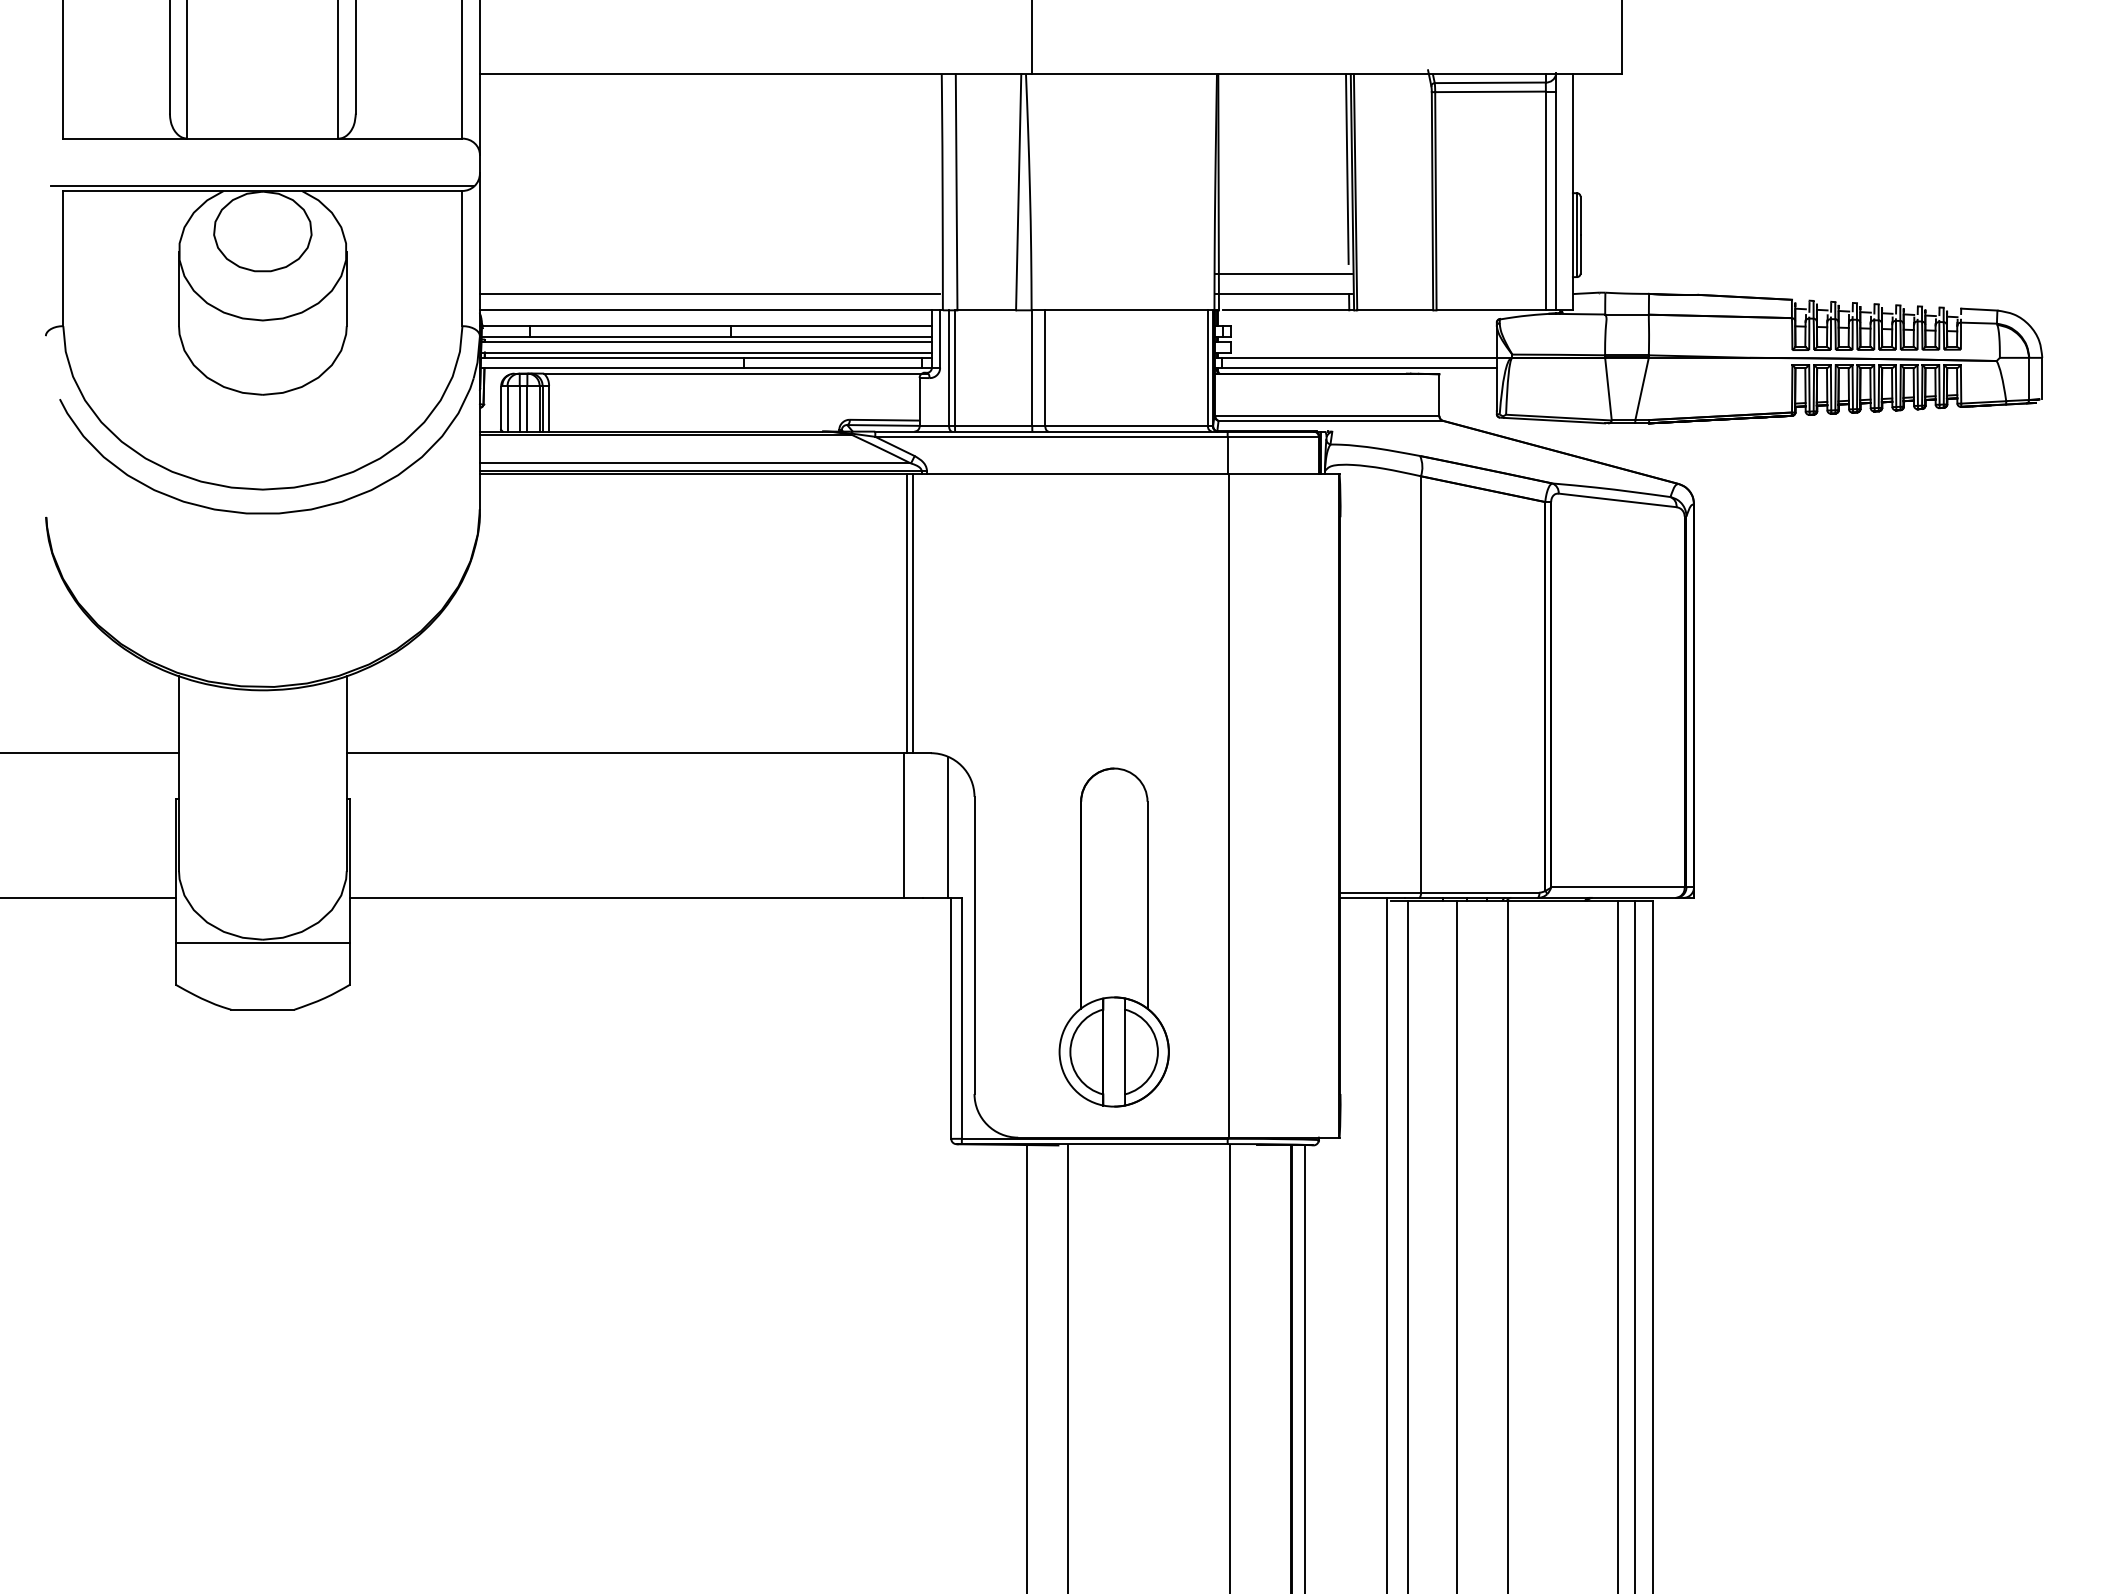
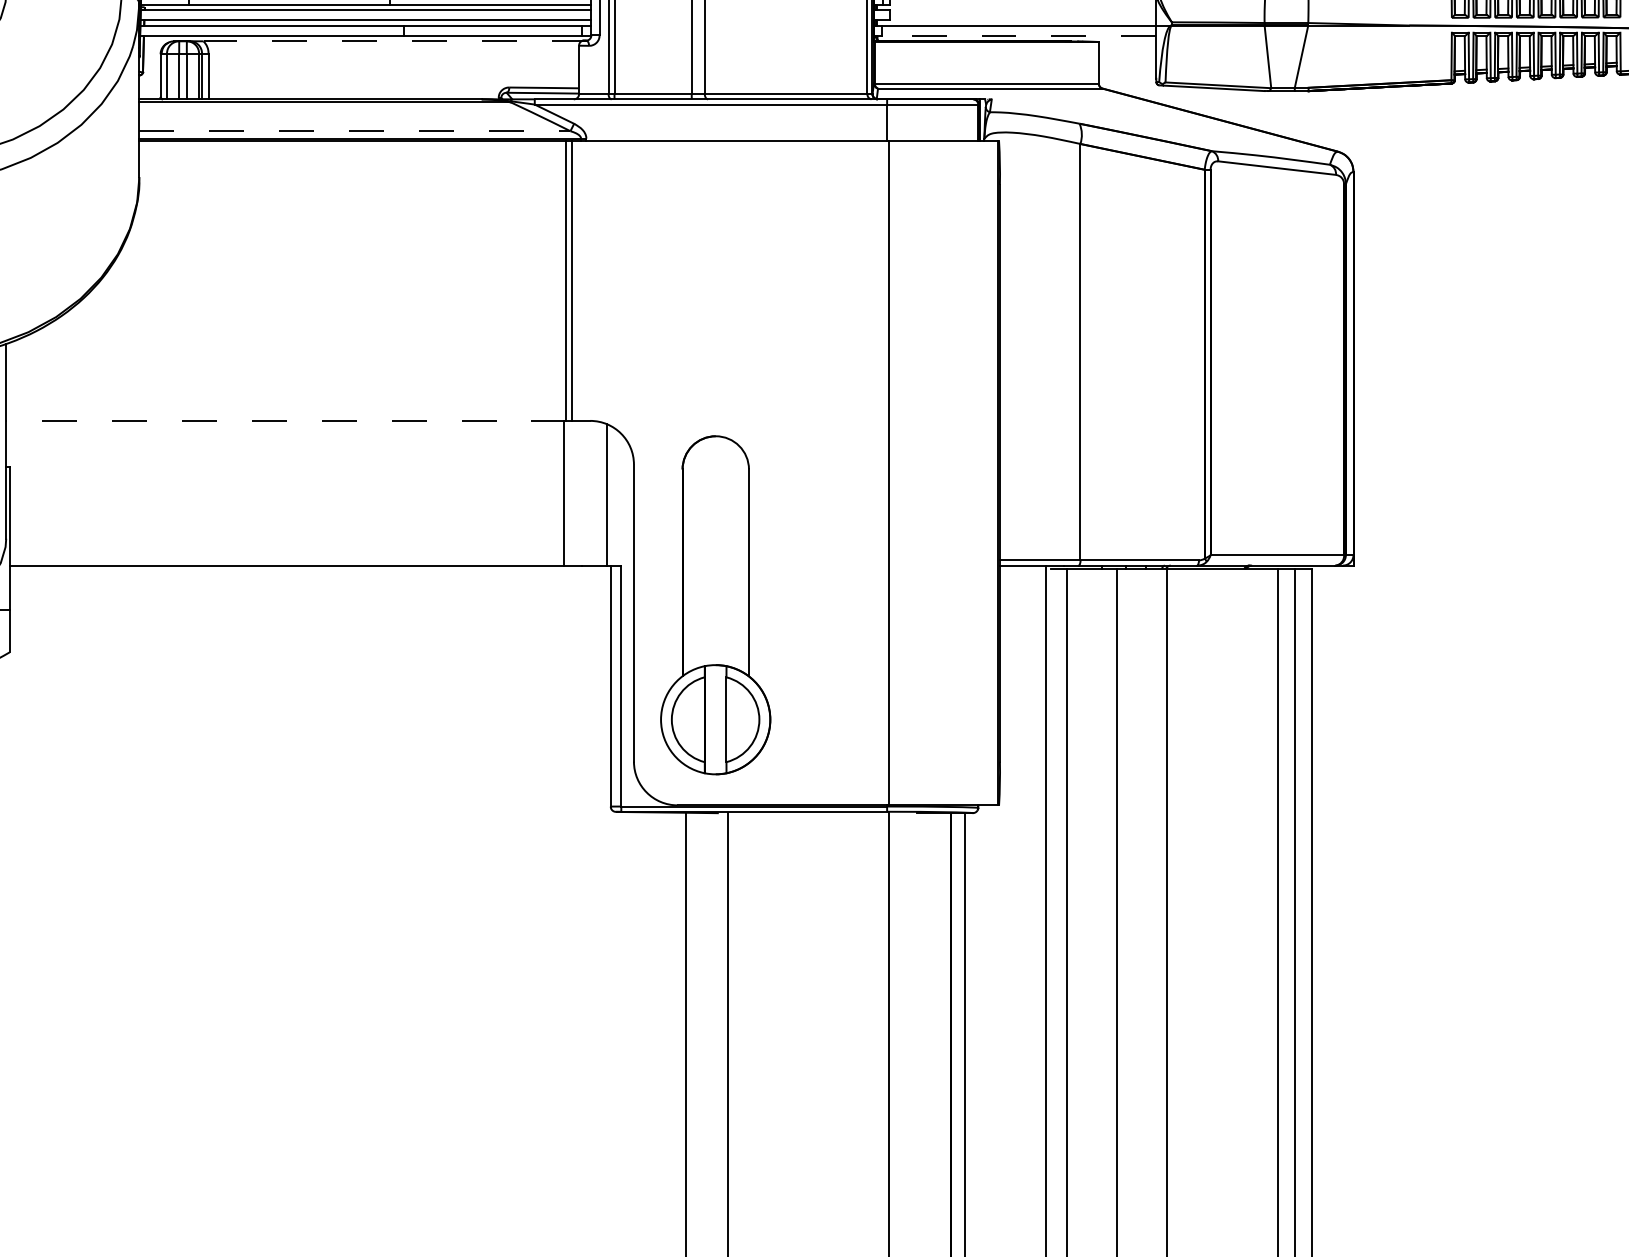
line: (1358, 368) -> (1017, 36), solid -> dashed
line: (735, 373) -> (394, 41), solid -> dashed
line: (695, 463) -> (354, 131), solid -> dashed
line: (626, 753) -> (285, 421), solid -> dashed
part: (1113, 937) -> (714, 605), moved

